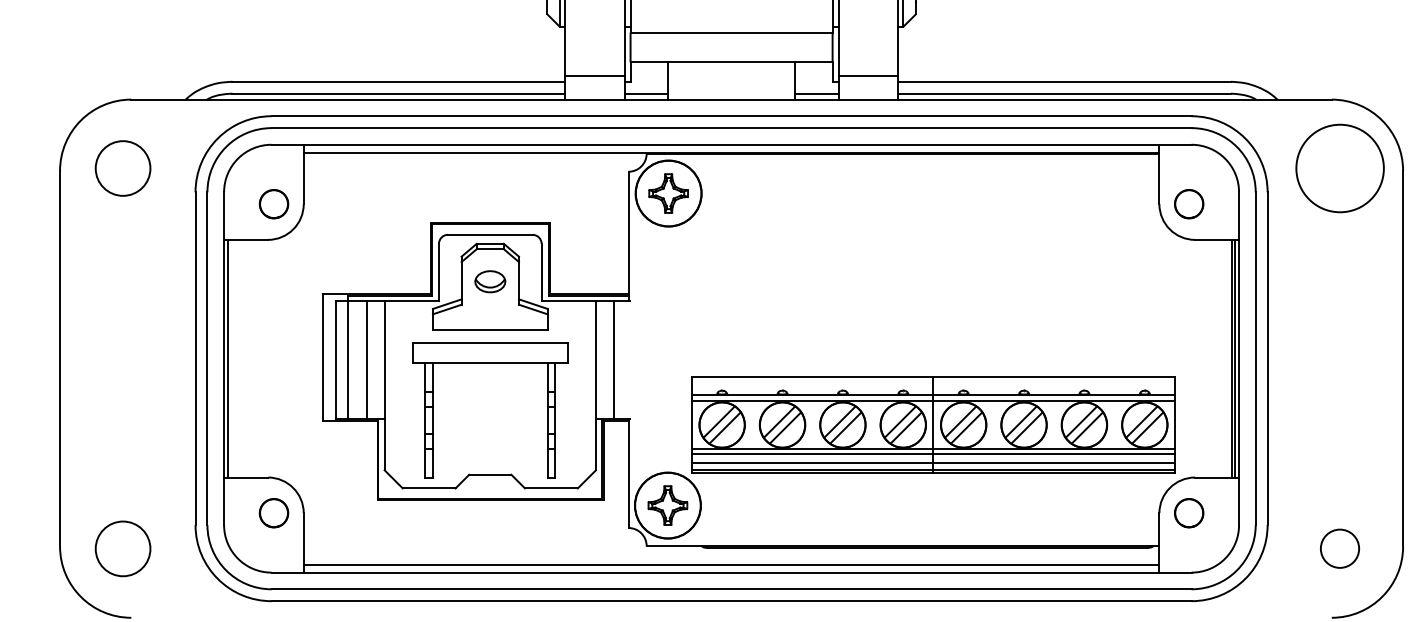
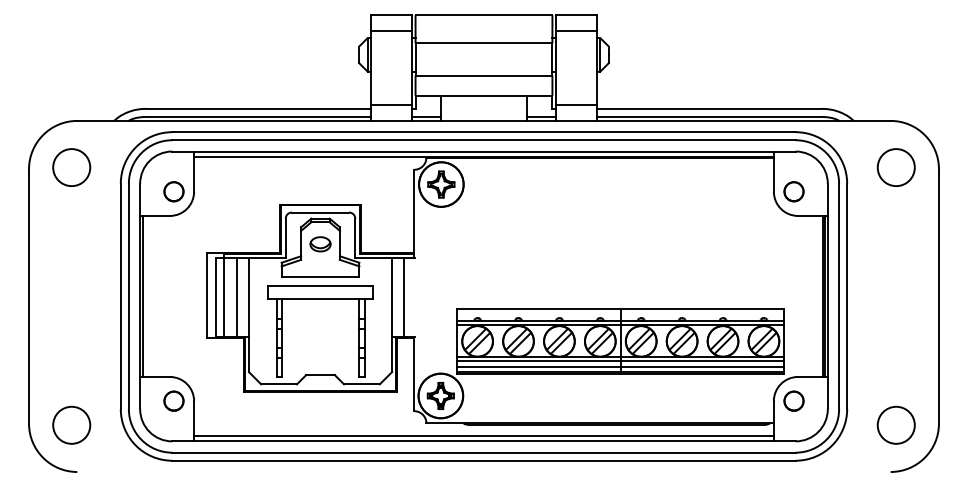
circle: (1338, 168) -> (895, 167), size x0.62
circle: (1338, 547) -> (895, 424), size x1.43

